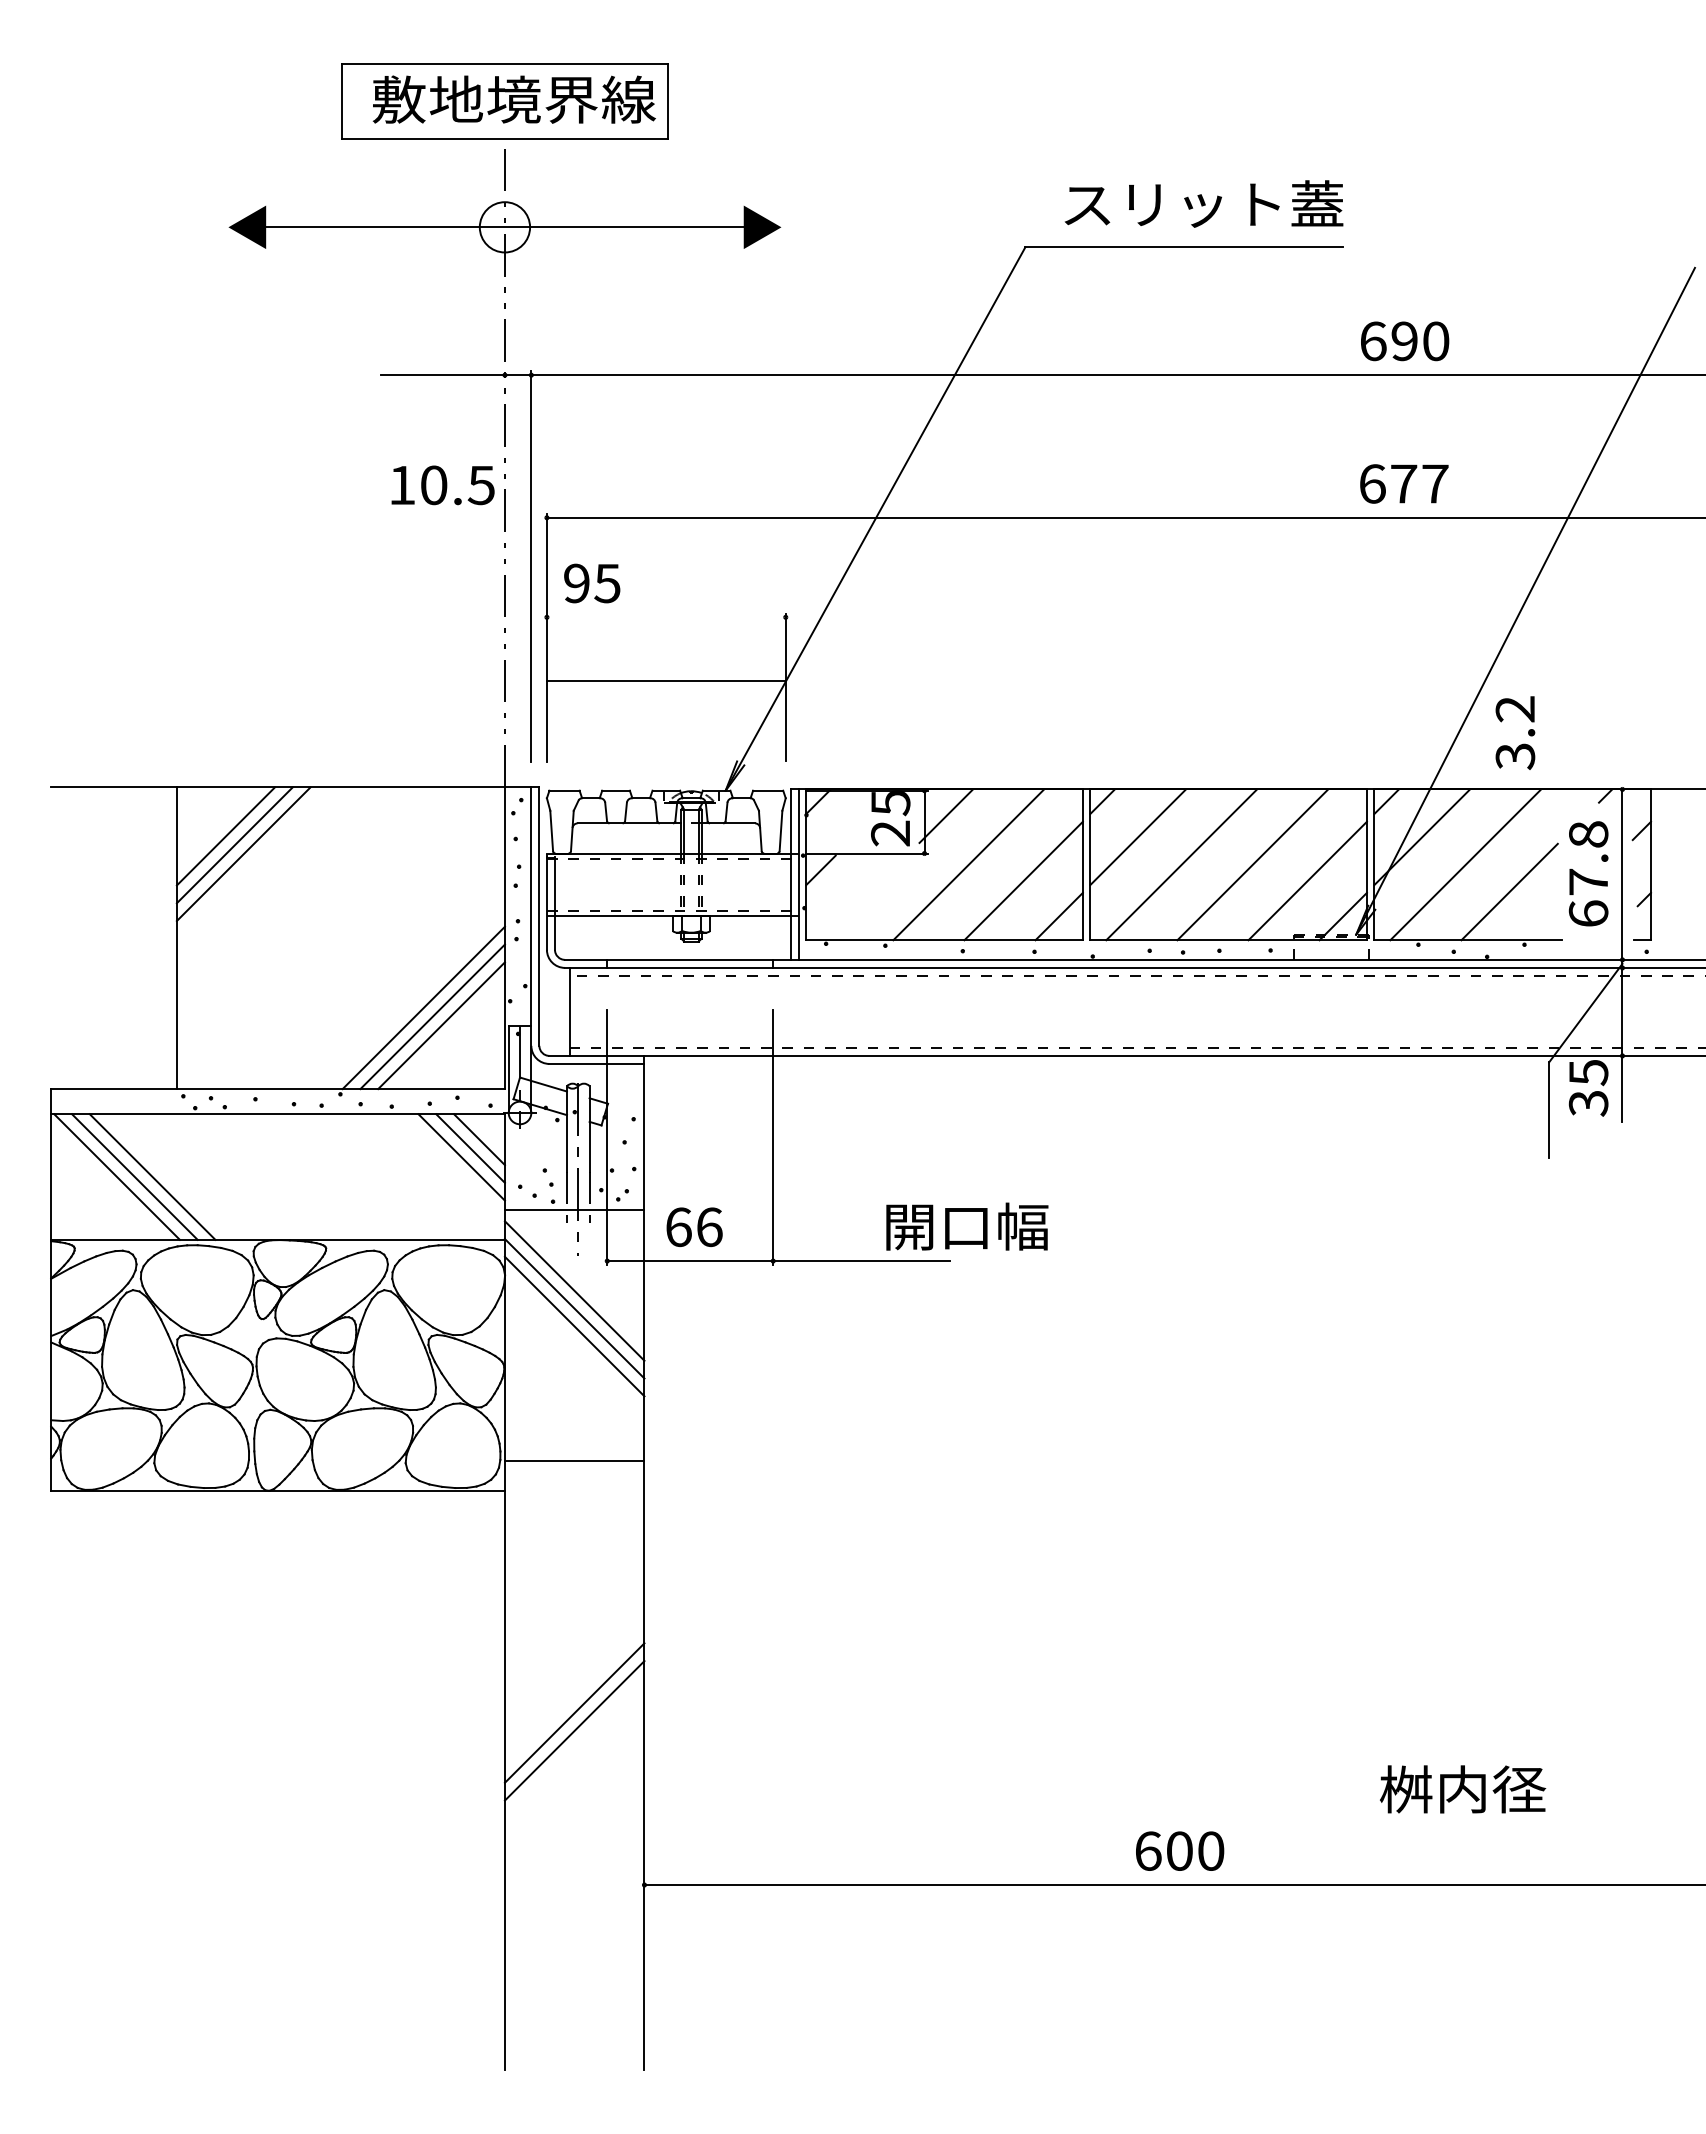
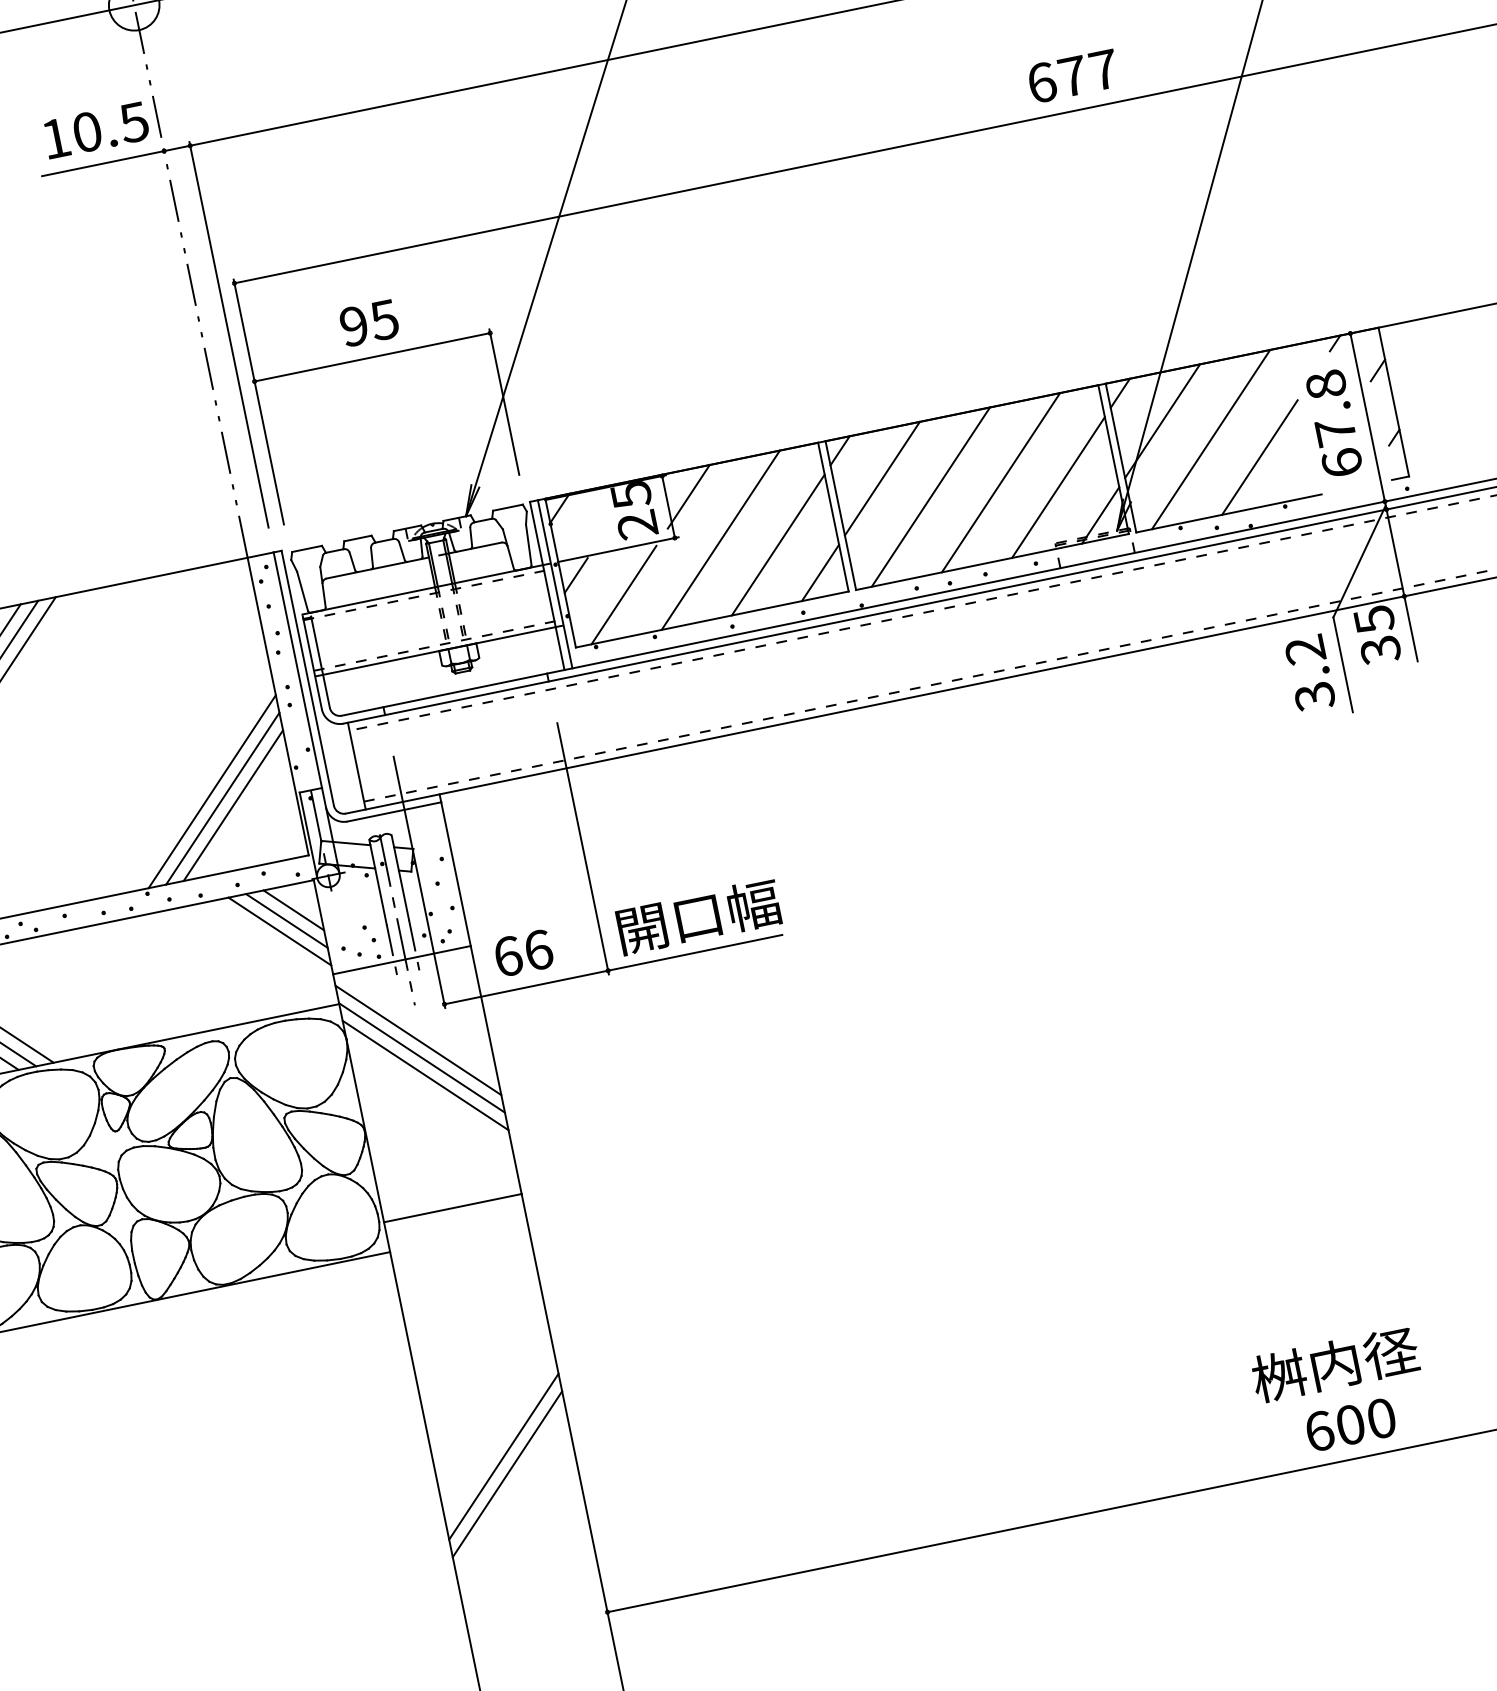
text: (442, 485) -> (95, 130), moved
text: (592, 583) -> (369, 323), moved
line: (665, 681) -> (371, 357), moved
text: (1515, 732) -> (1310, 672), moved
line: (863, 898) -> (623, 594), added
text: (967, 1226) -> (699, 916), moved
text: (1463, 1789) -> (1335, 1364), moved
text: (1180, 1850) -> (1351, 1424), moved

